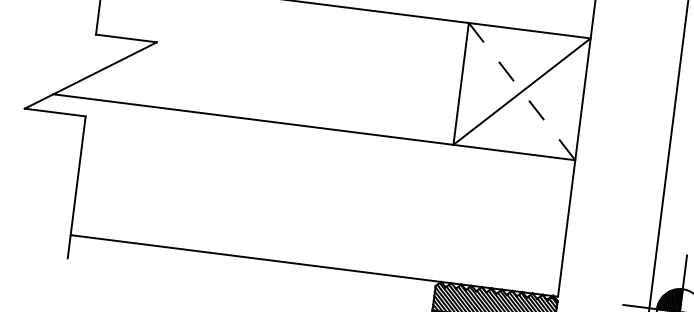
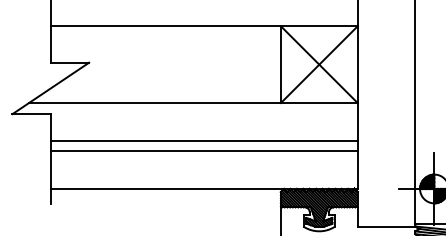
line: (522, 92) -> (319, 65), dashed -> solid
line: (322, 190) -> (203, 141), added
line: (320, 204) -> (203, 150), added

